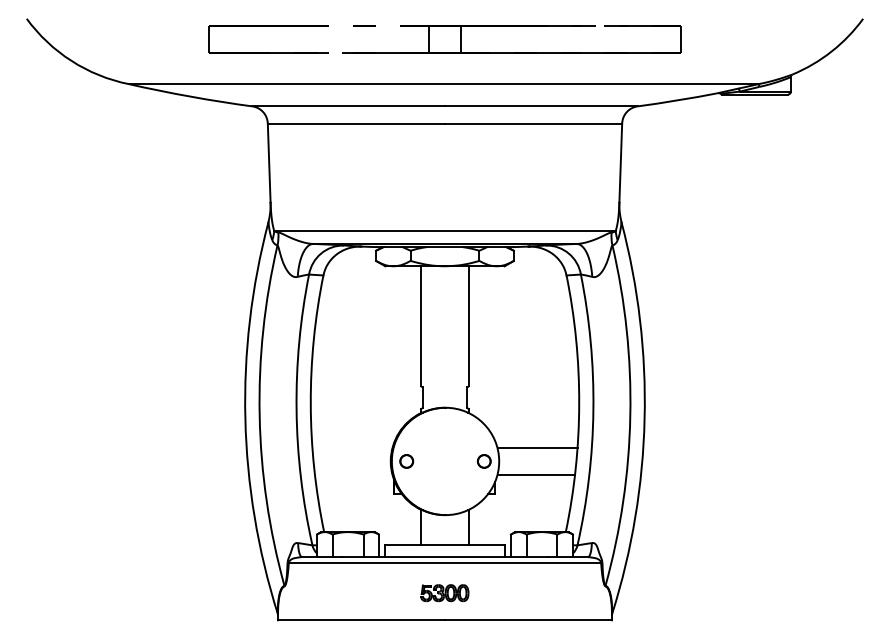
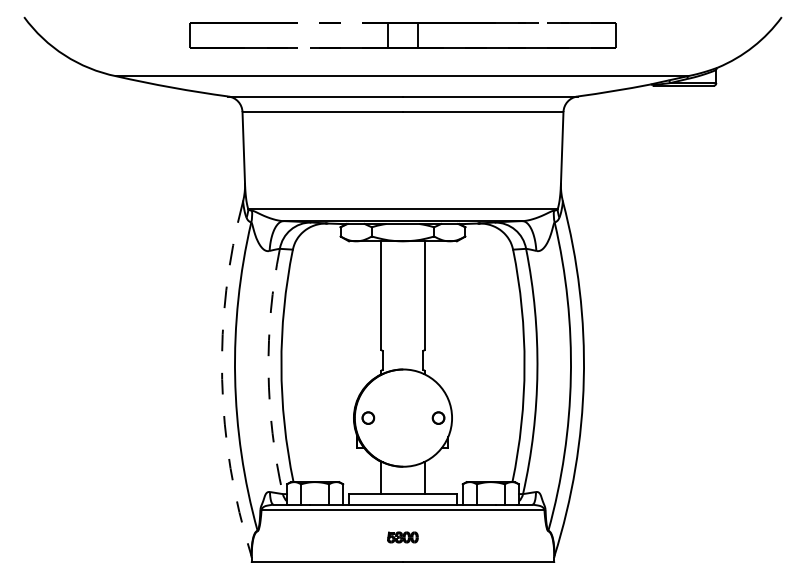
arc: (296, 409) -> (268, 371), solid -> dashed
arc: (245, 418) -> (222, 379), solid -> dashed
line: (537, 447) -> (486, 405), removed
line: (536, 475) -> (485, 430), removed
part: (444, 593) -> (402, 537), size x0.7

